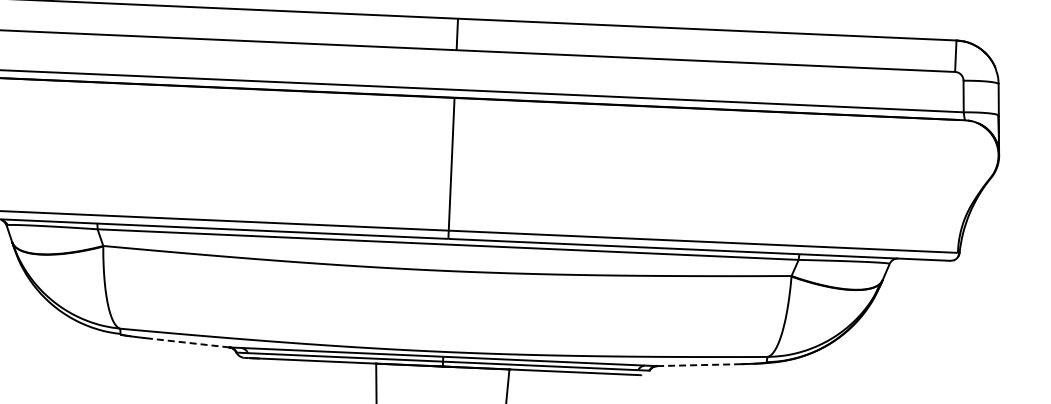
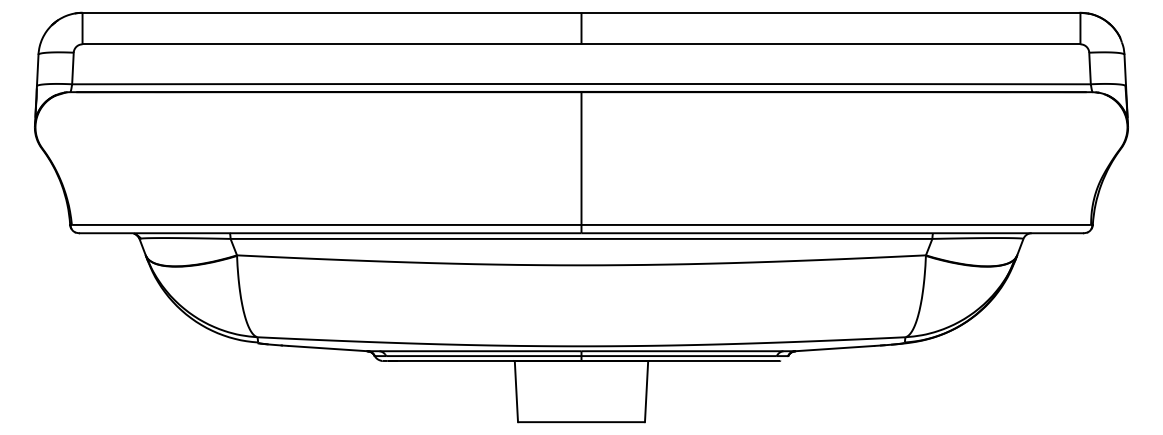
line: (189, 342) -> (327, 348), dashed -> solid
line: (697, 365) -> (835, 348), dashed -> solid

